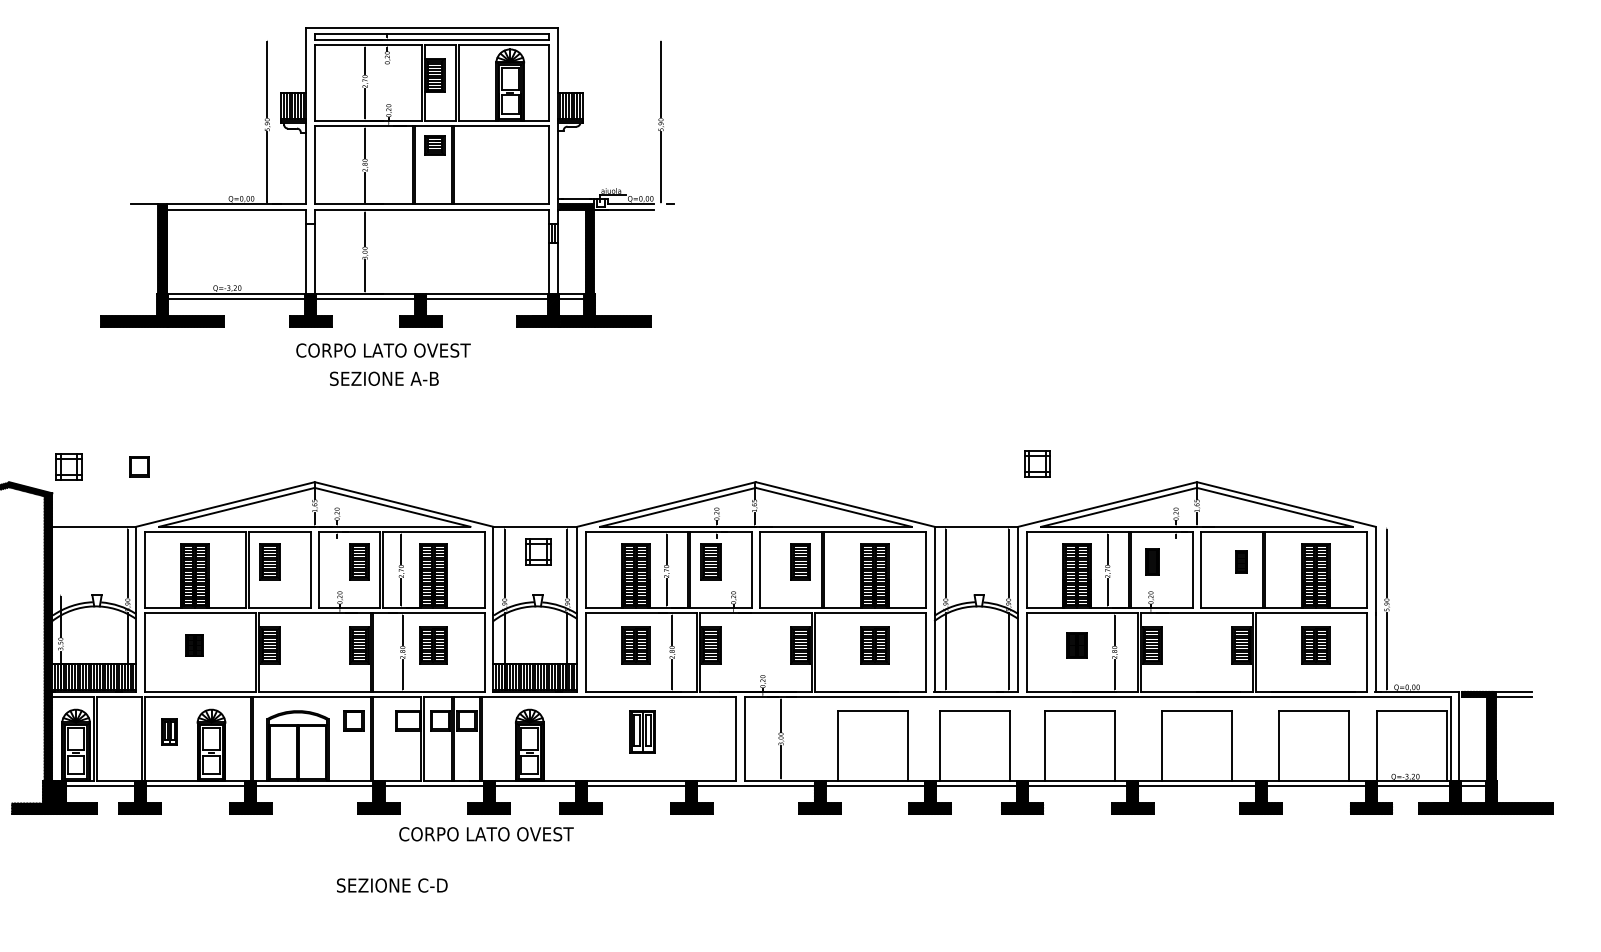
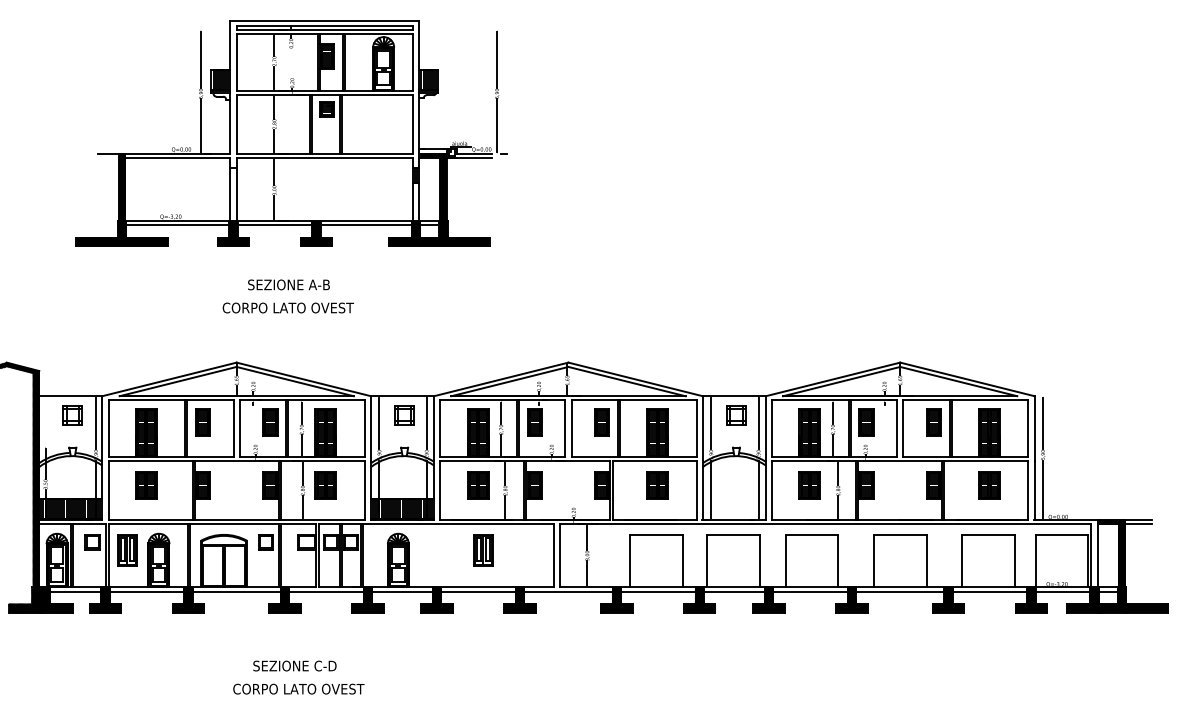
text: (383, 350) -> (288, 307), moved
part: (1037, 463) -> (736, 414), moved
part: (68, 466) -> (72, 414), moved
part: (139, 466) -> (92, 541), moved
part: (1152, 561) -> (866, 422), size x1.43
part: (1241, 561) -> (933, 422), size x1.67
part: (194, 645) -> (146, 485), size x1.67
part: (1076, 645) -> (809, 485), size x1.43
part: (169, 731) -> (127, 550), size x1.67
text: (486, 834) -> (298, 689), moved

